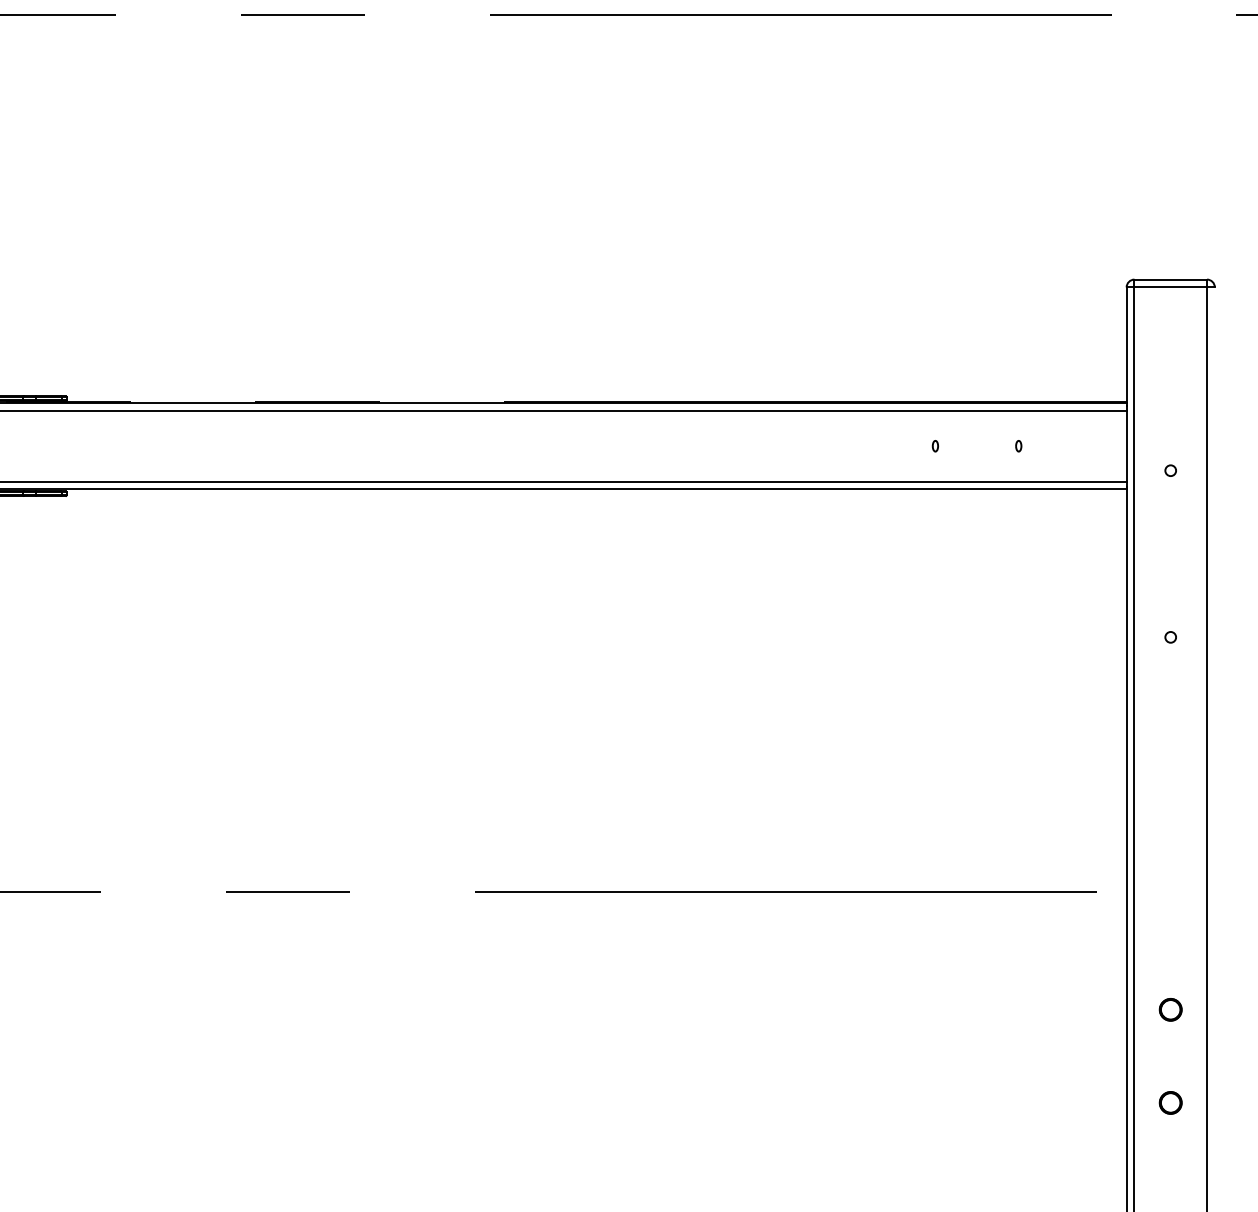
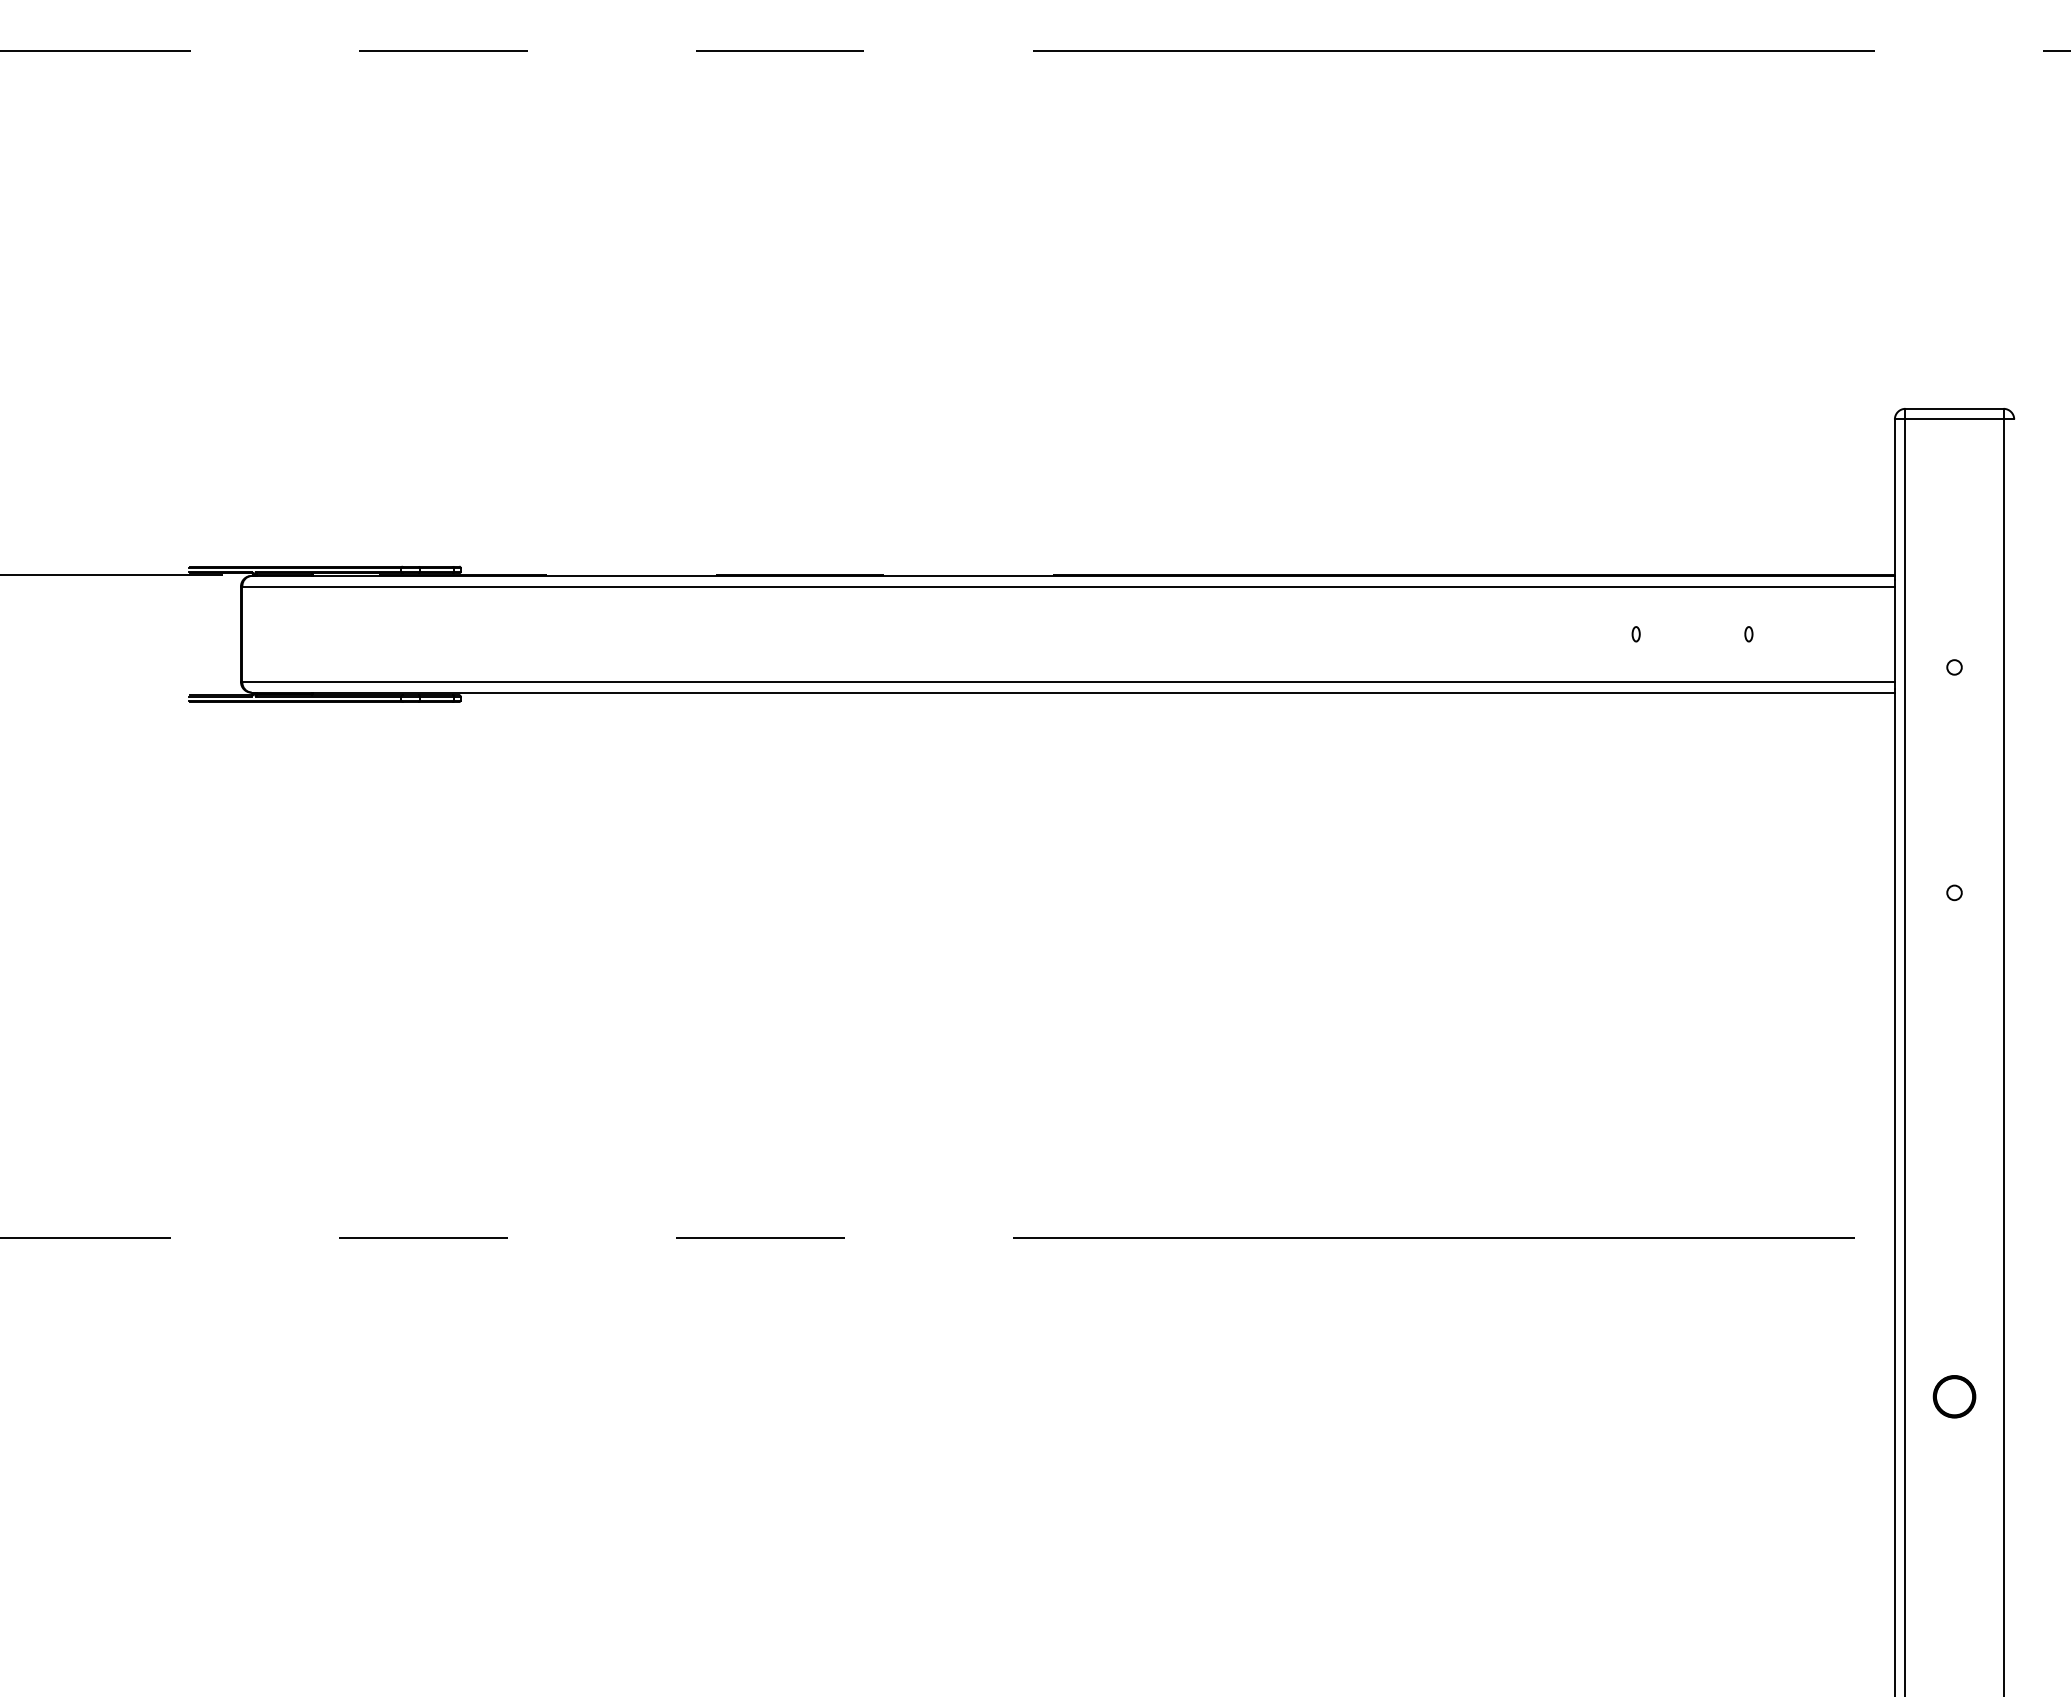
part: (1170, 1009) -> (1954, 1396), size x1.4
part: (1170, 1102) -> (1954, 1522), removed

